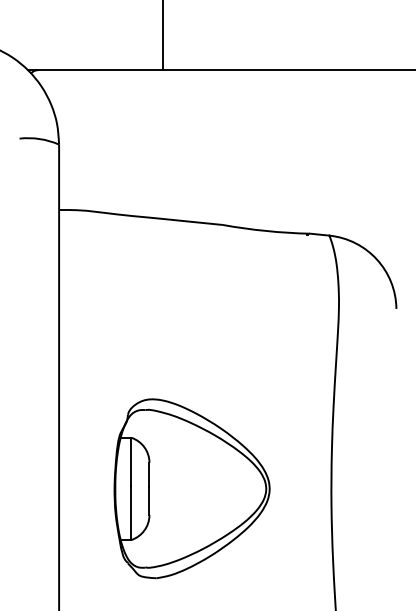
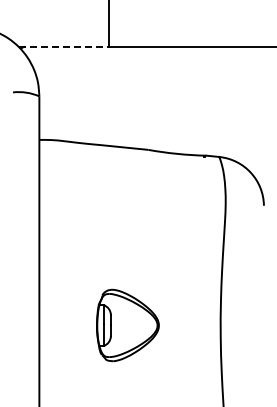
line: (96, 69) -> (64, 46), solid -> dashed
part: (191, 488) -> (127, 325), size x0.6

